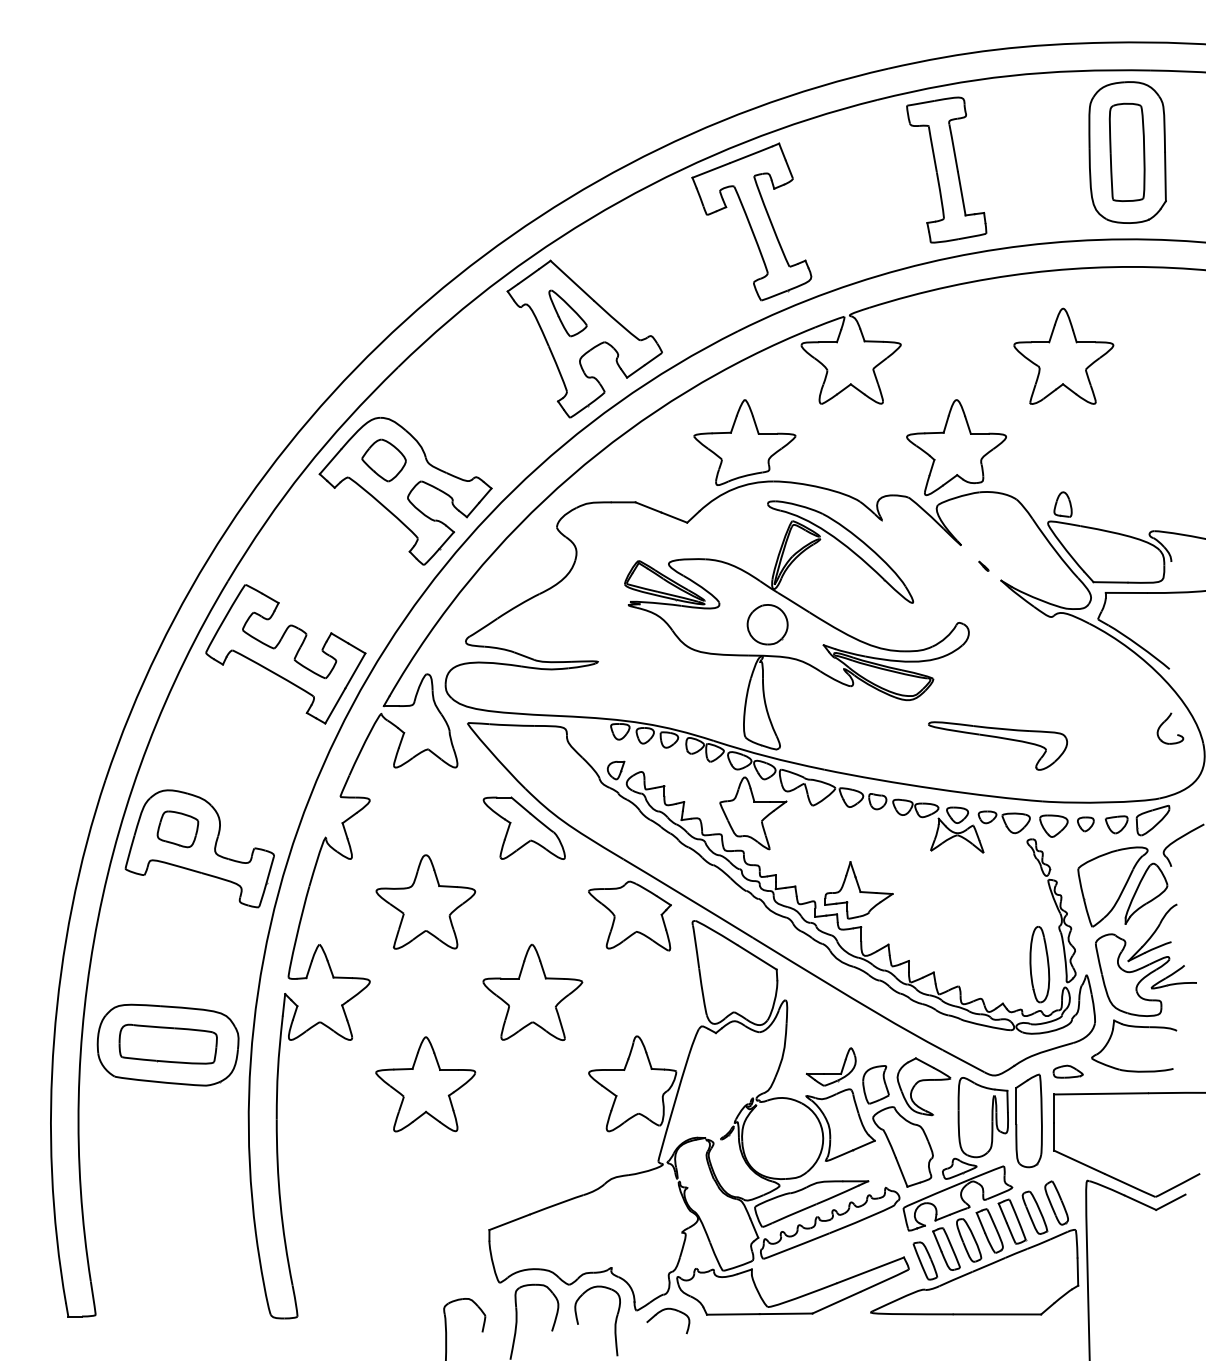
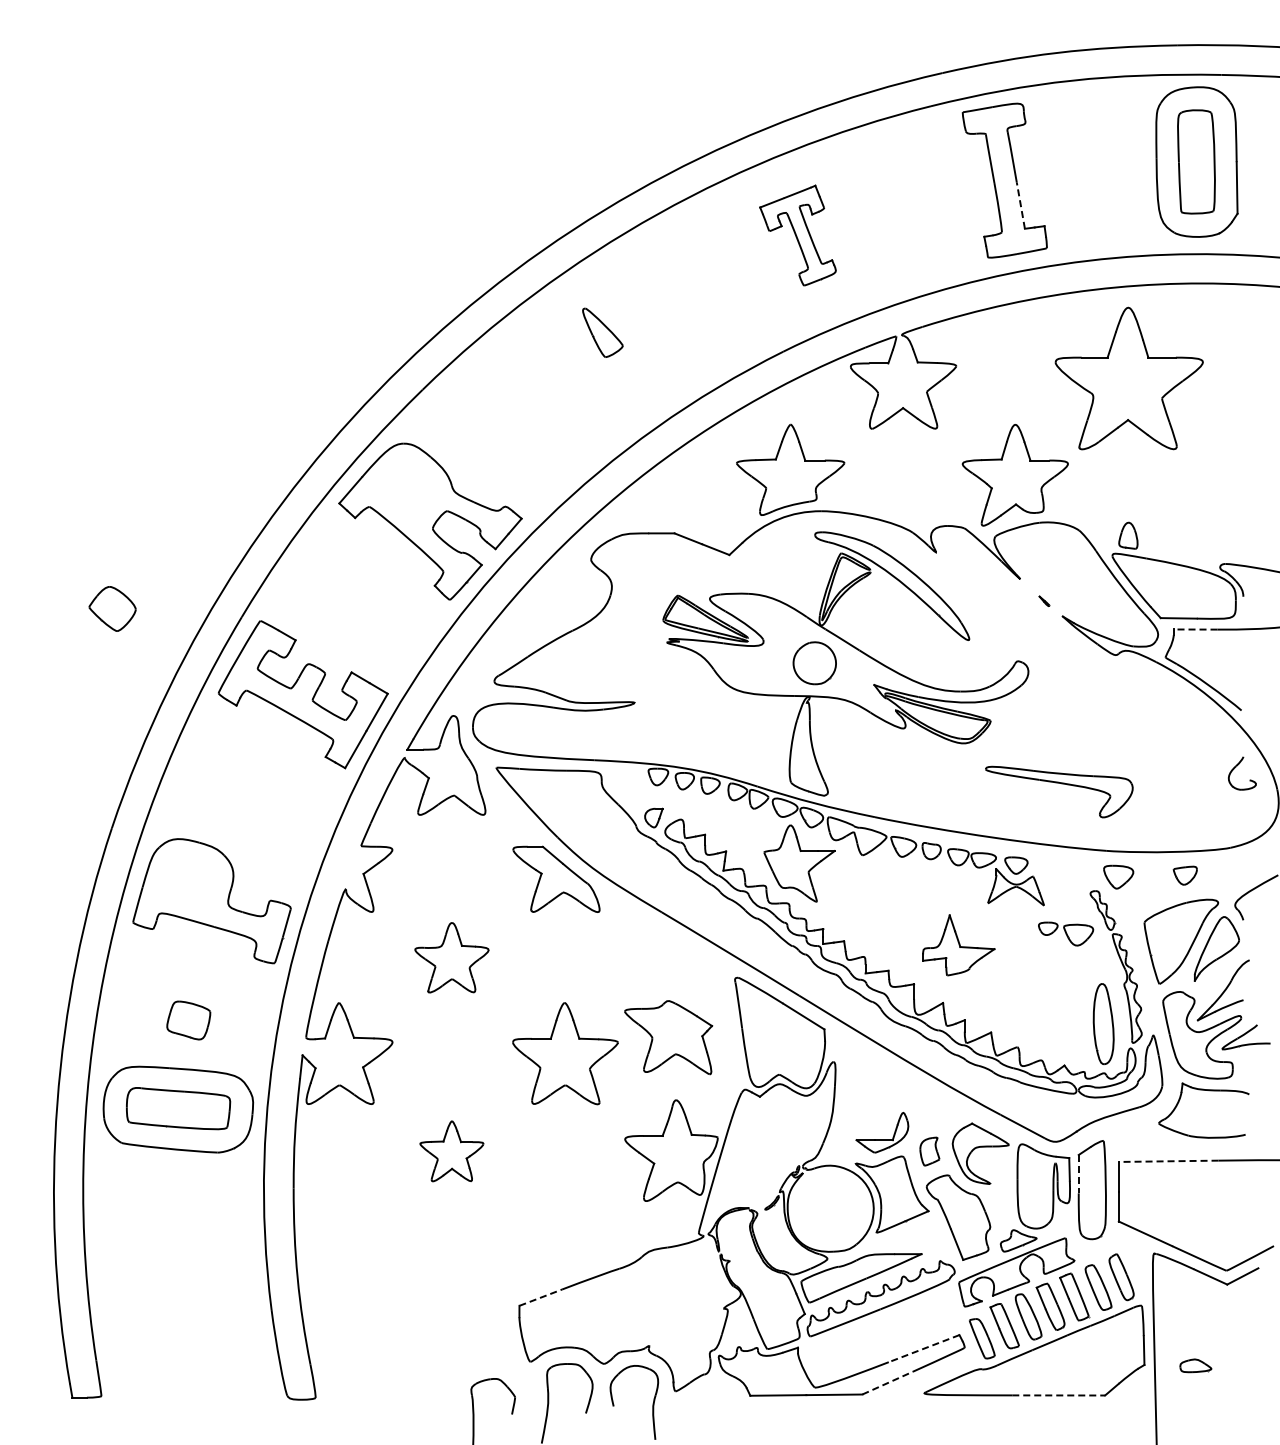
line: (961, 193) -> (1020, 205), solid -> dashed
part: (751, 221) -> (797, 235), size x0.6
part: (584, 338) -> (620, 359), removed
part: (1063, 355) -> (1128, 377), size x1.4
part: (383, 460) -> (112, 608), moved
line: (1126, 592) -> (1195, 629), solid -> dashed
part: (1152, 819) -> (1223, 870), removed
part: (1004, 821) -> (1066, 933), moved
part: (1085, 824) -> (1152, 875), removed
part: (177, 829) -> (188, 1020), moved
part: (858, 890) -> (958, 945), moved
part: (425, 901) -> (451, 957), size x0.7
part: (629, 916) -> (668, 1037), moved
part: (1067, 1071) -> (1195, 1365), moved
part: (425, 1084) -> (451, 1151), size x0.6
part: (875, 1084) -> (929, 1151), size x0.7
line: (1100, 1094) -> (1168, 1161), solid -> dashed
line: (1016, 1106) -> (1078, 1174), solid -> dashed
line: (509, 1222) -> (540, 1297), solid -> dashed
line: (870, 1270) -> (924, 1348), solid -> dashed
line: (836, 1303) -> (887, 1383), solid -> dashed
part: (664, 1310) -> (705, 1391), removed
line: (998, 1314) -> (1059, 1395), solid -> dashed

